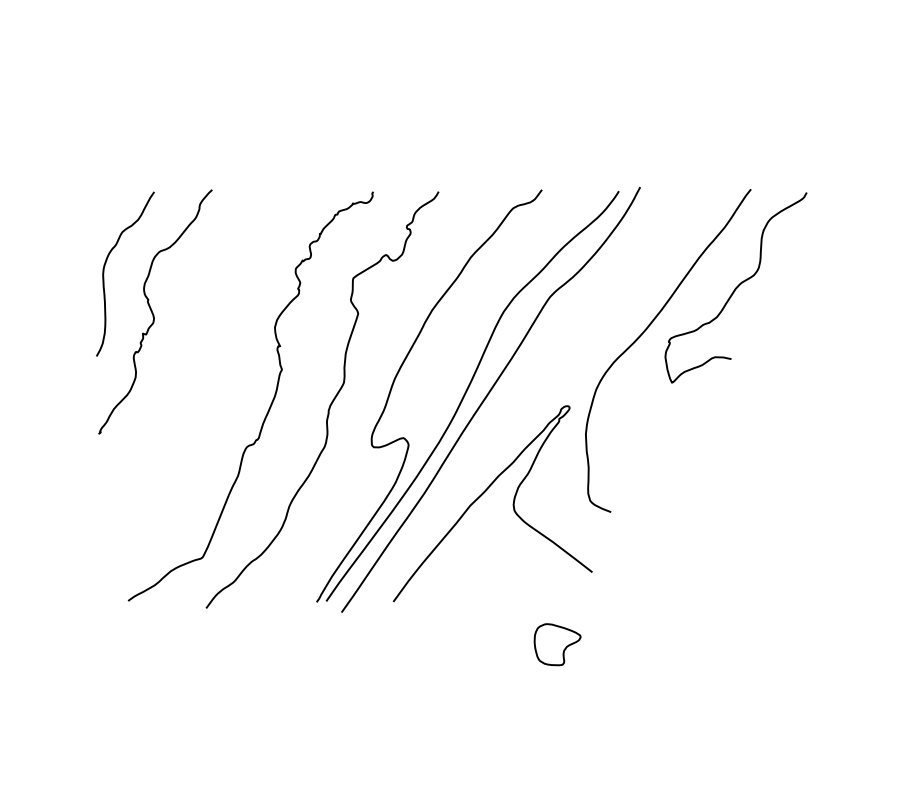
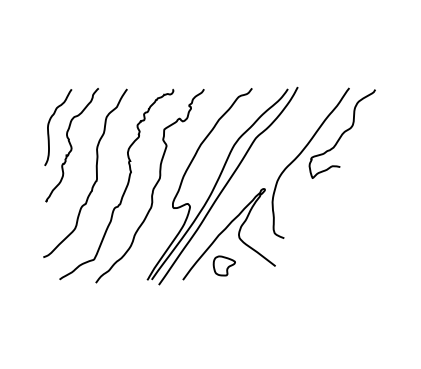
curve: (205, 362) -> (95, 168), added
part: (555, 643) -> (223, 265), moved

